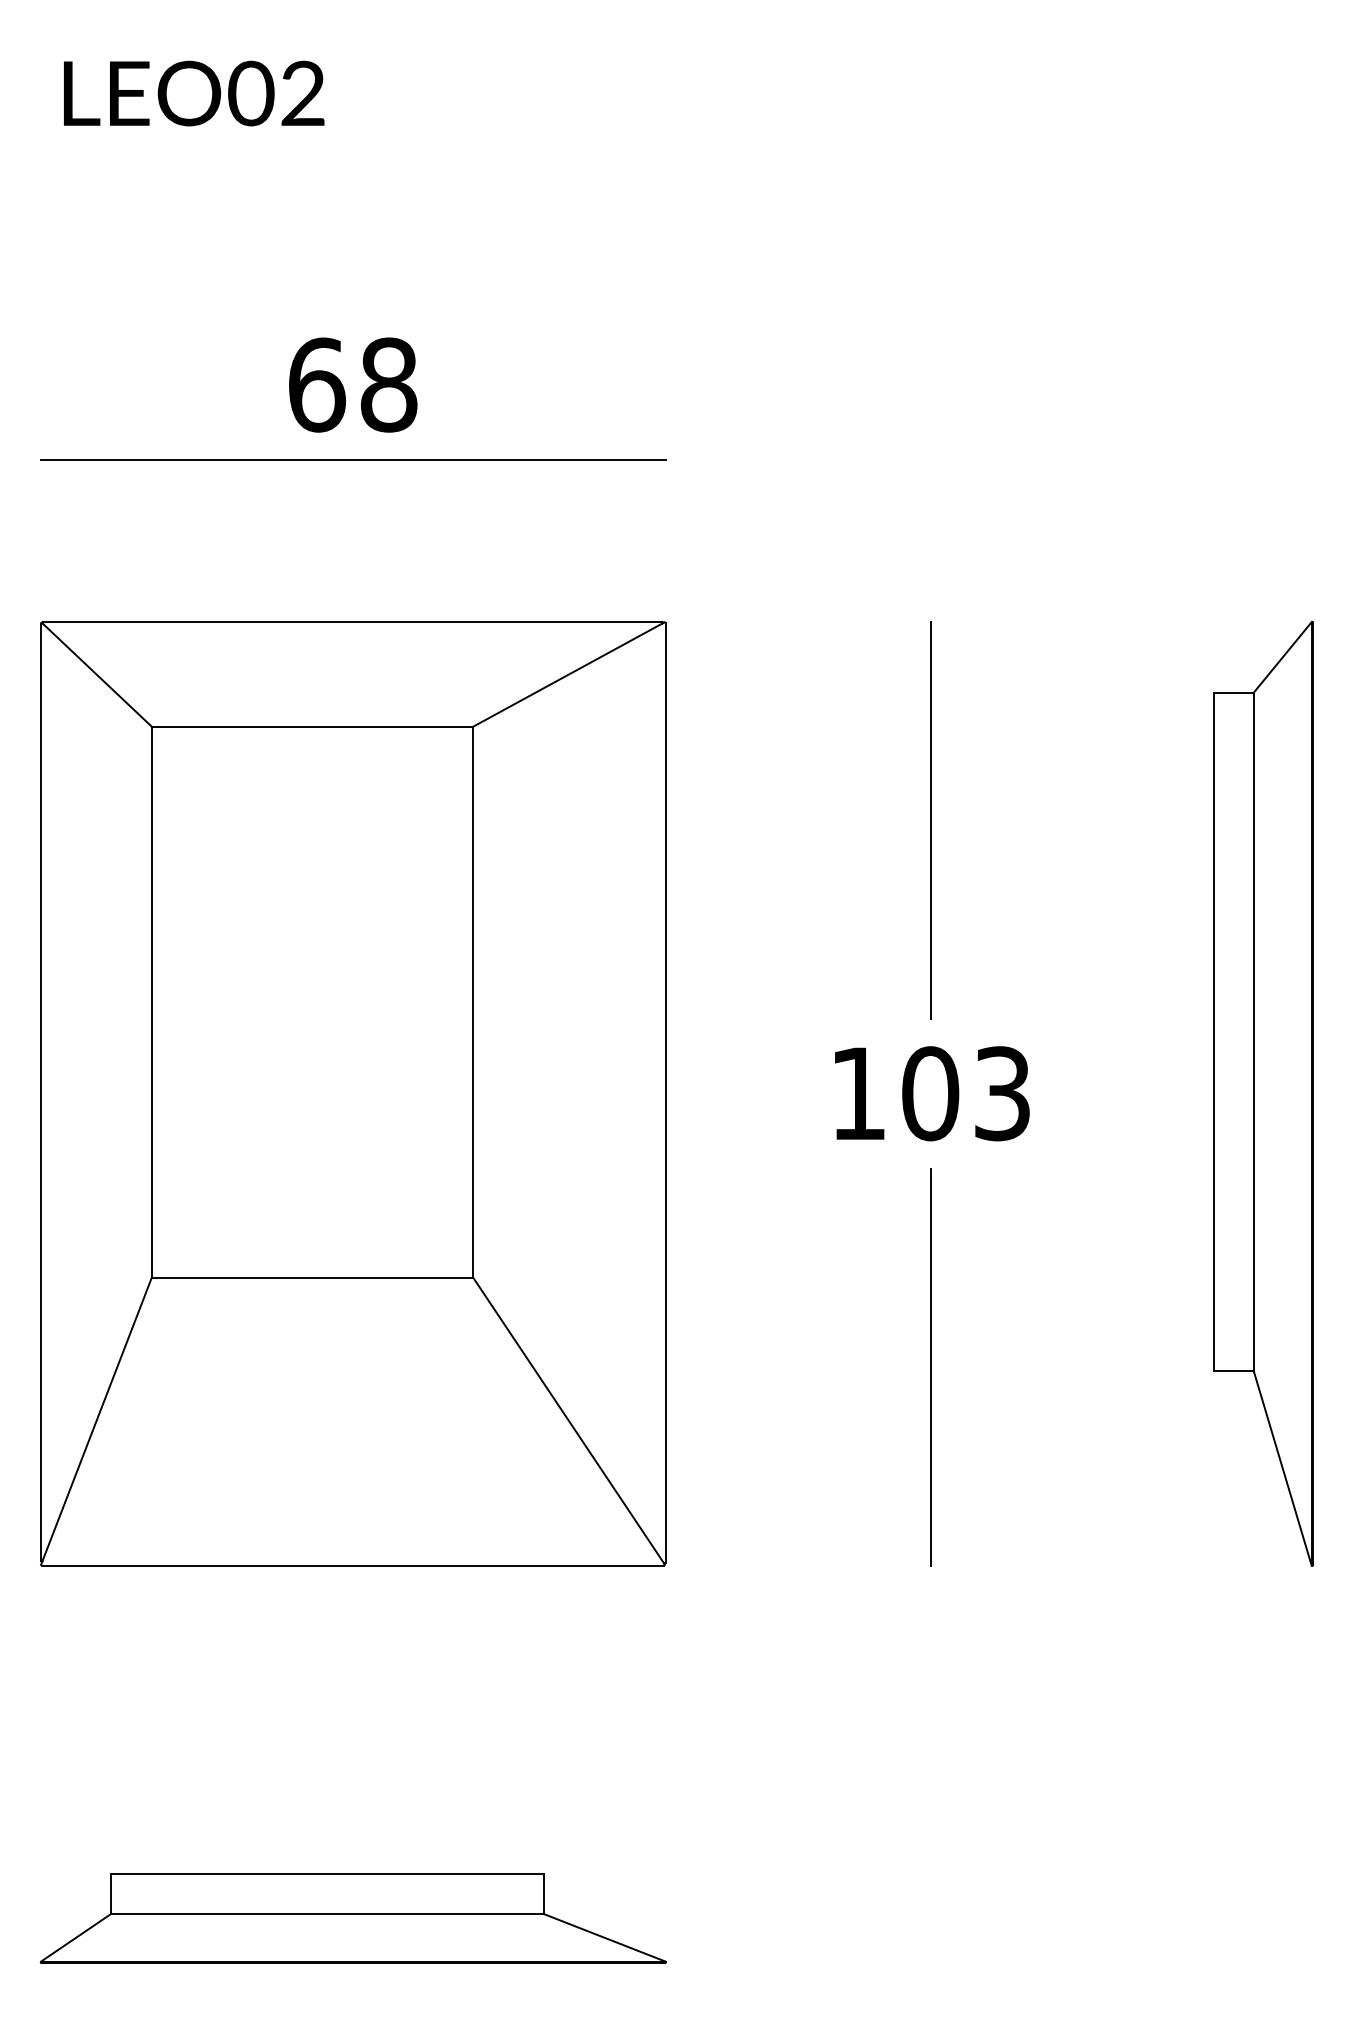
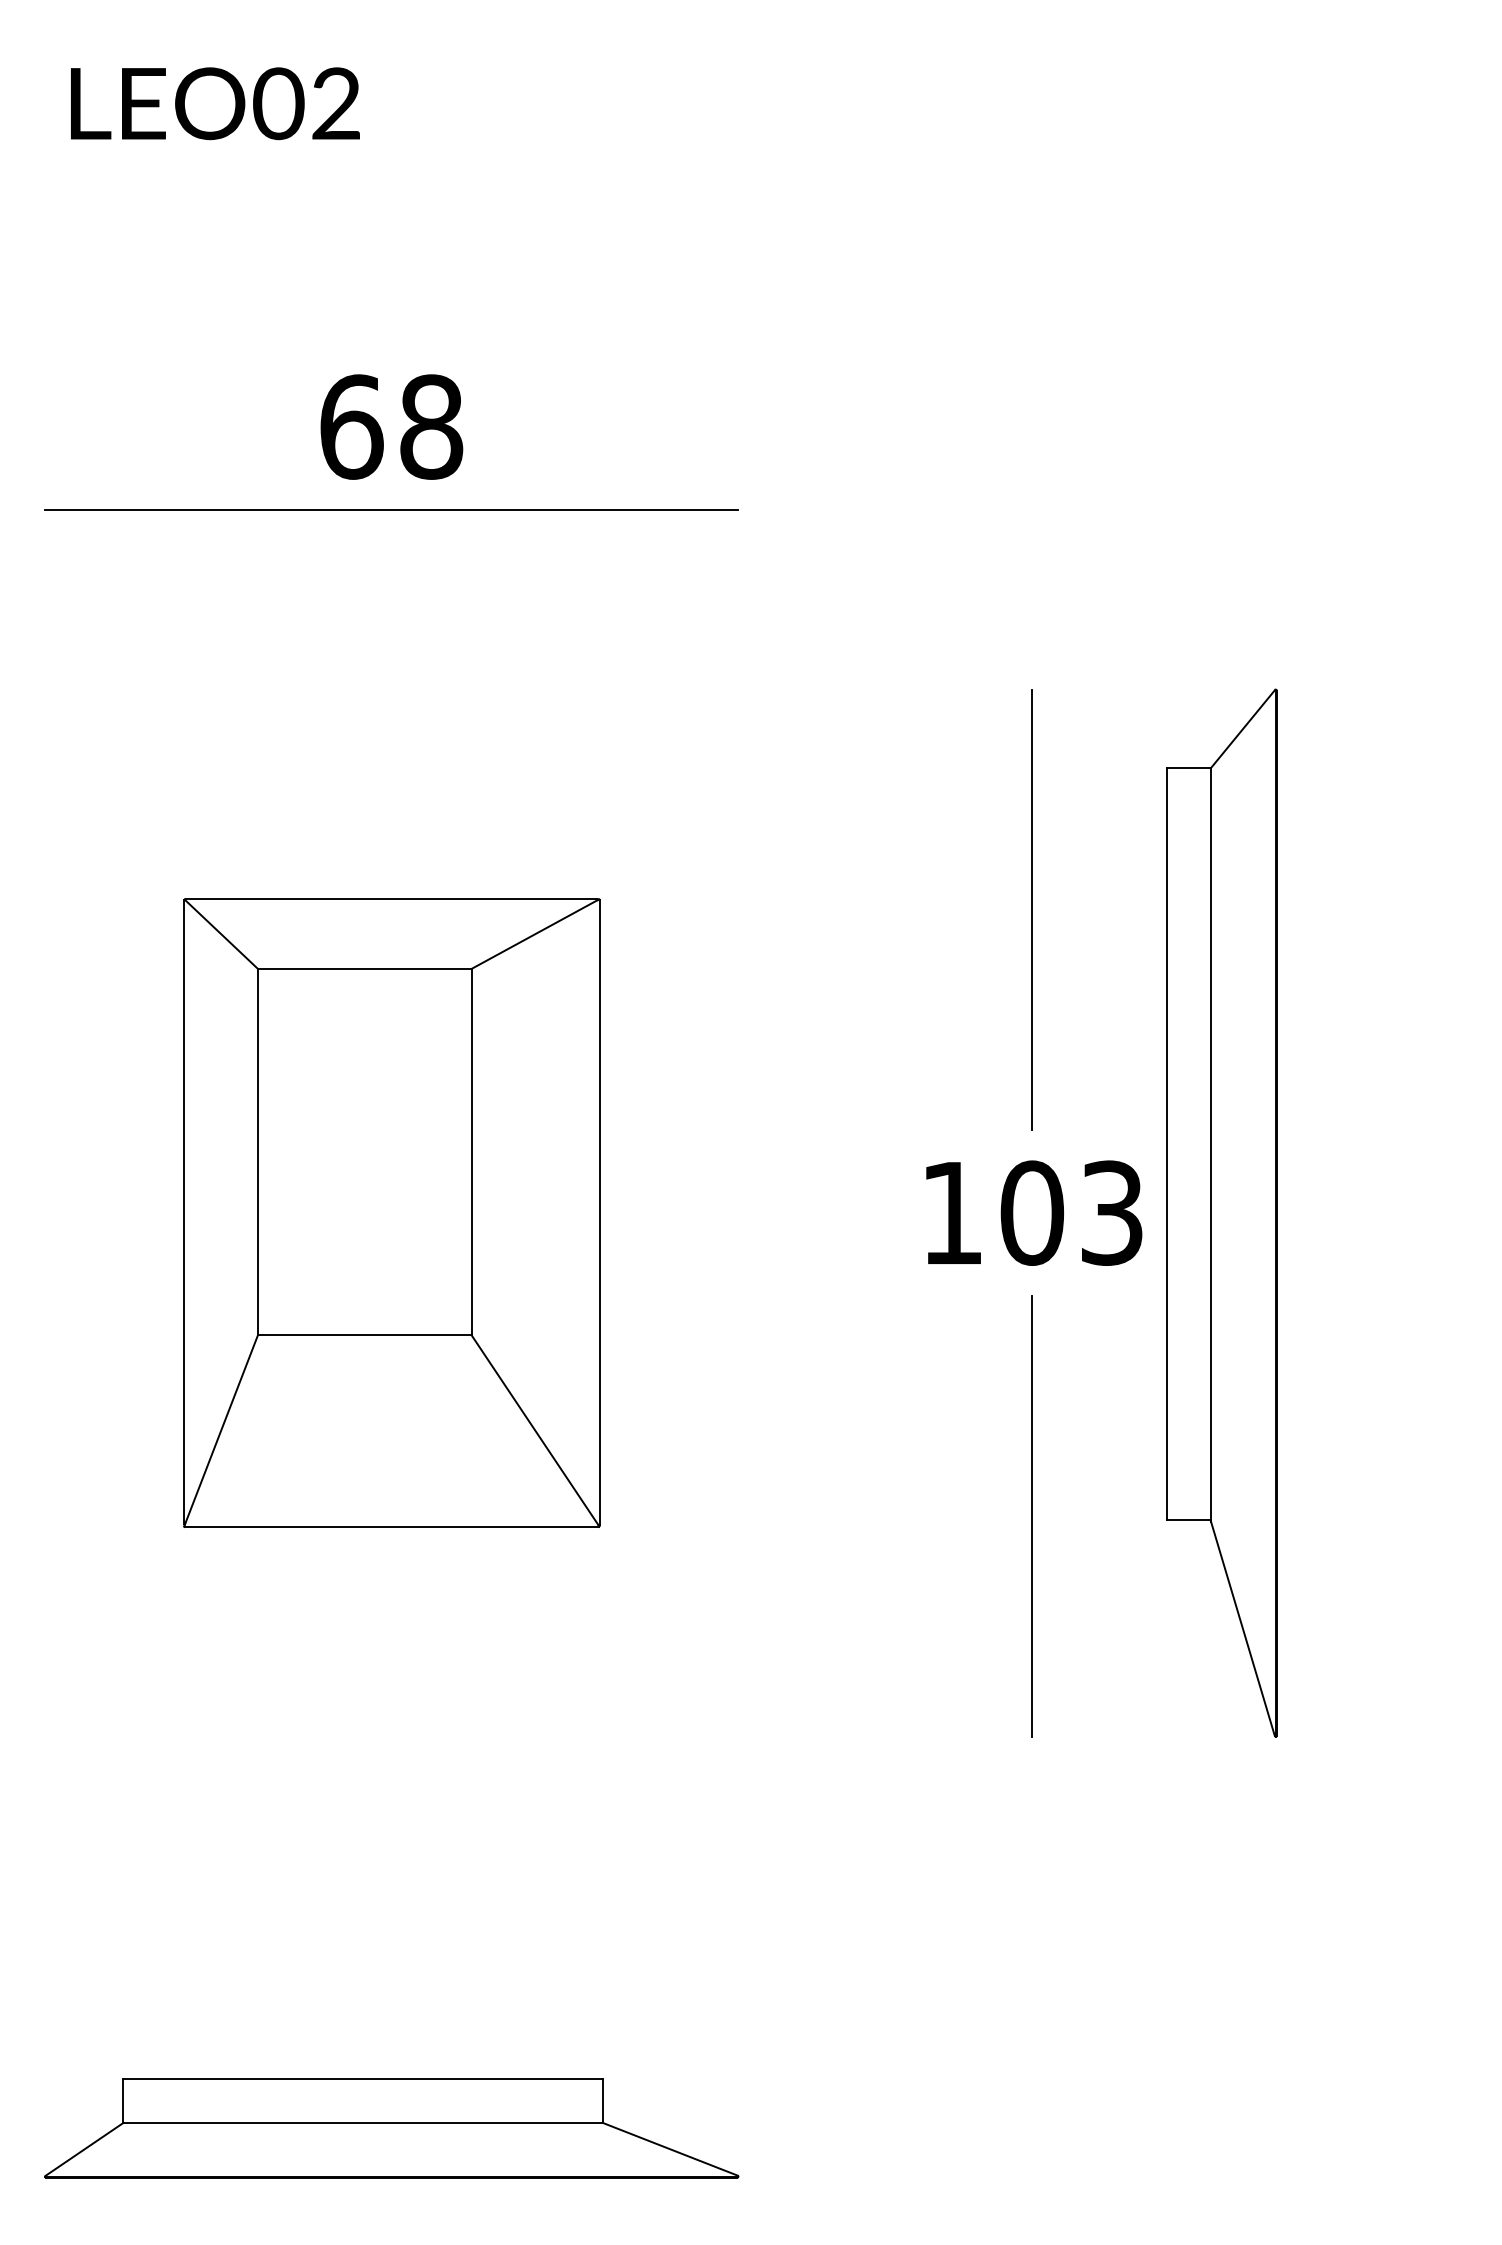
part: (352, 1093) -> (391, 1212), size x0.6
part: (1263, 1093) -> (1221, 1212), moved

